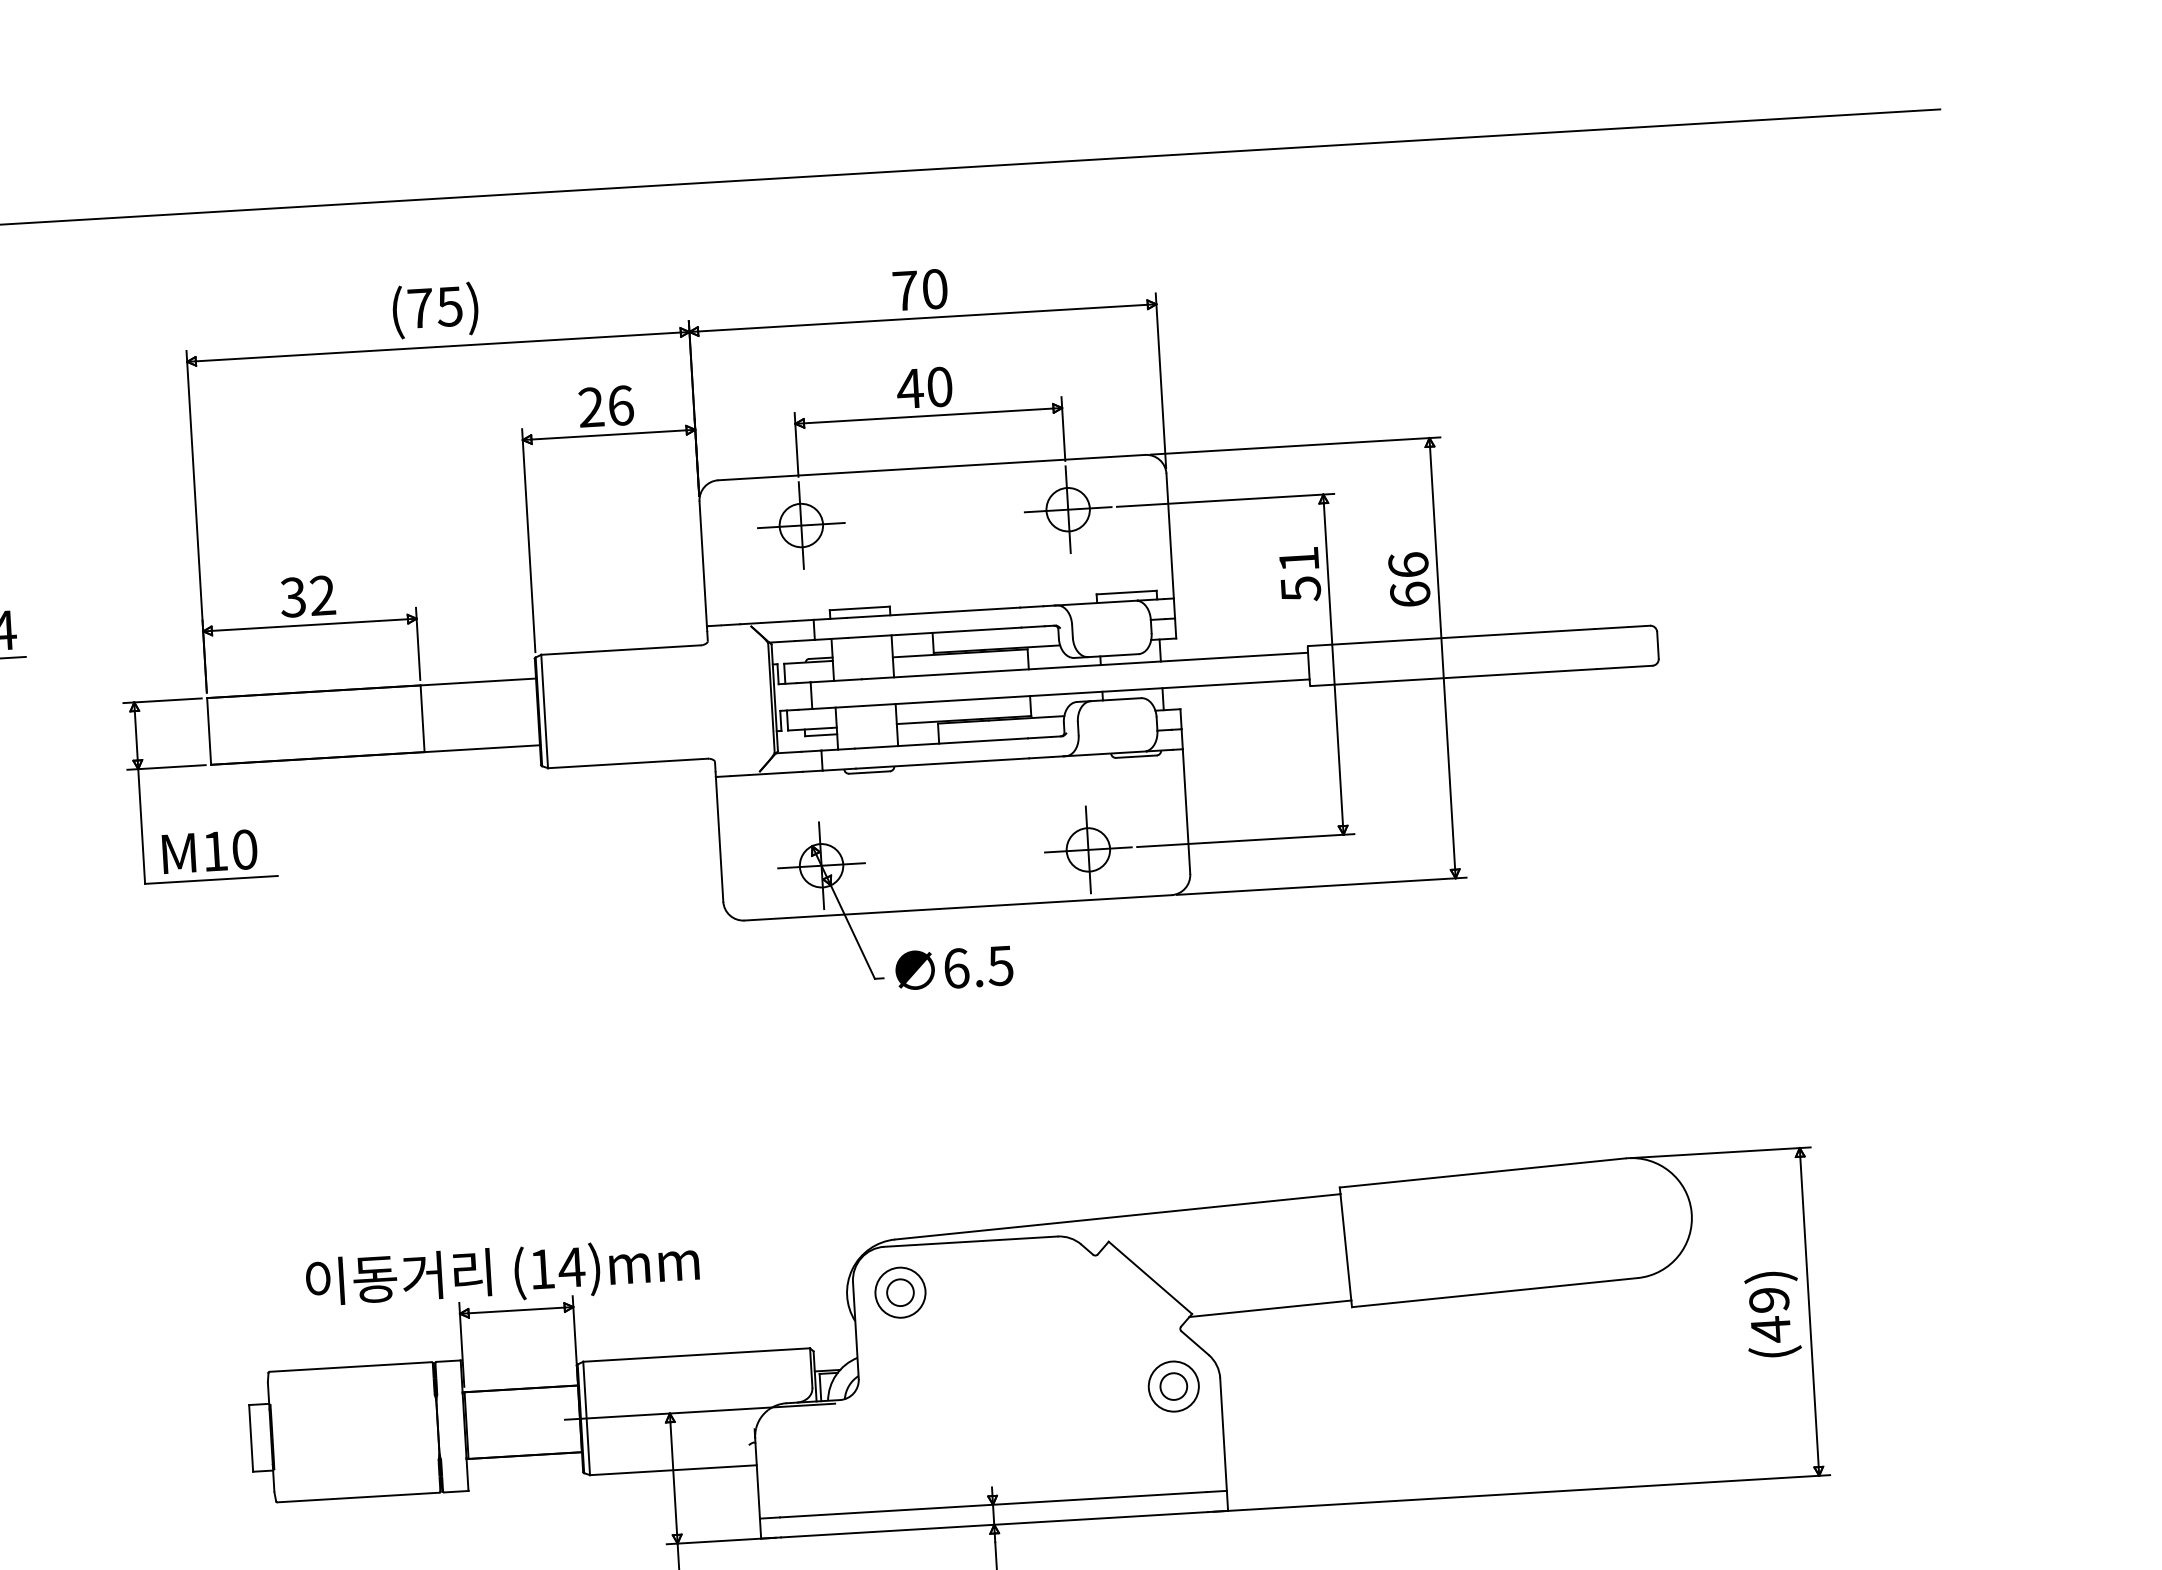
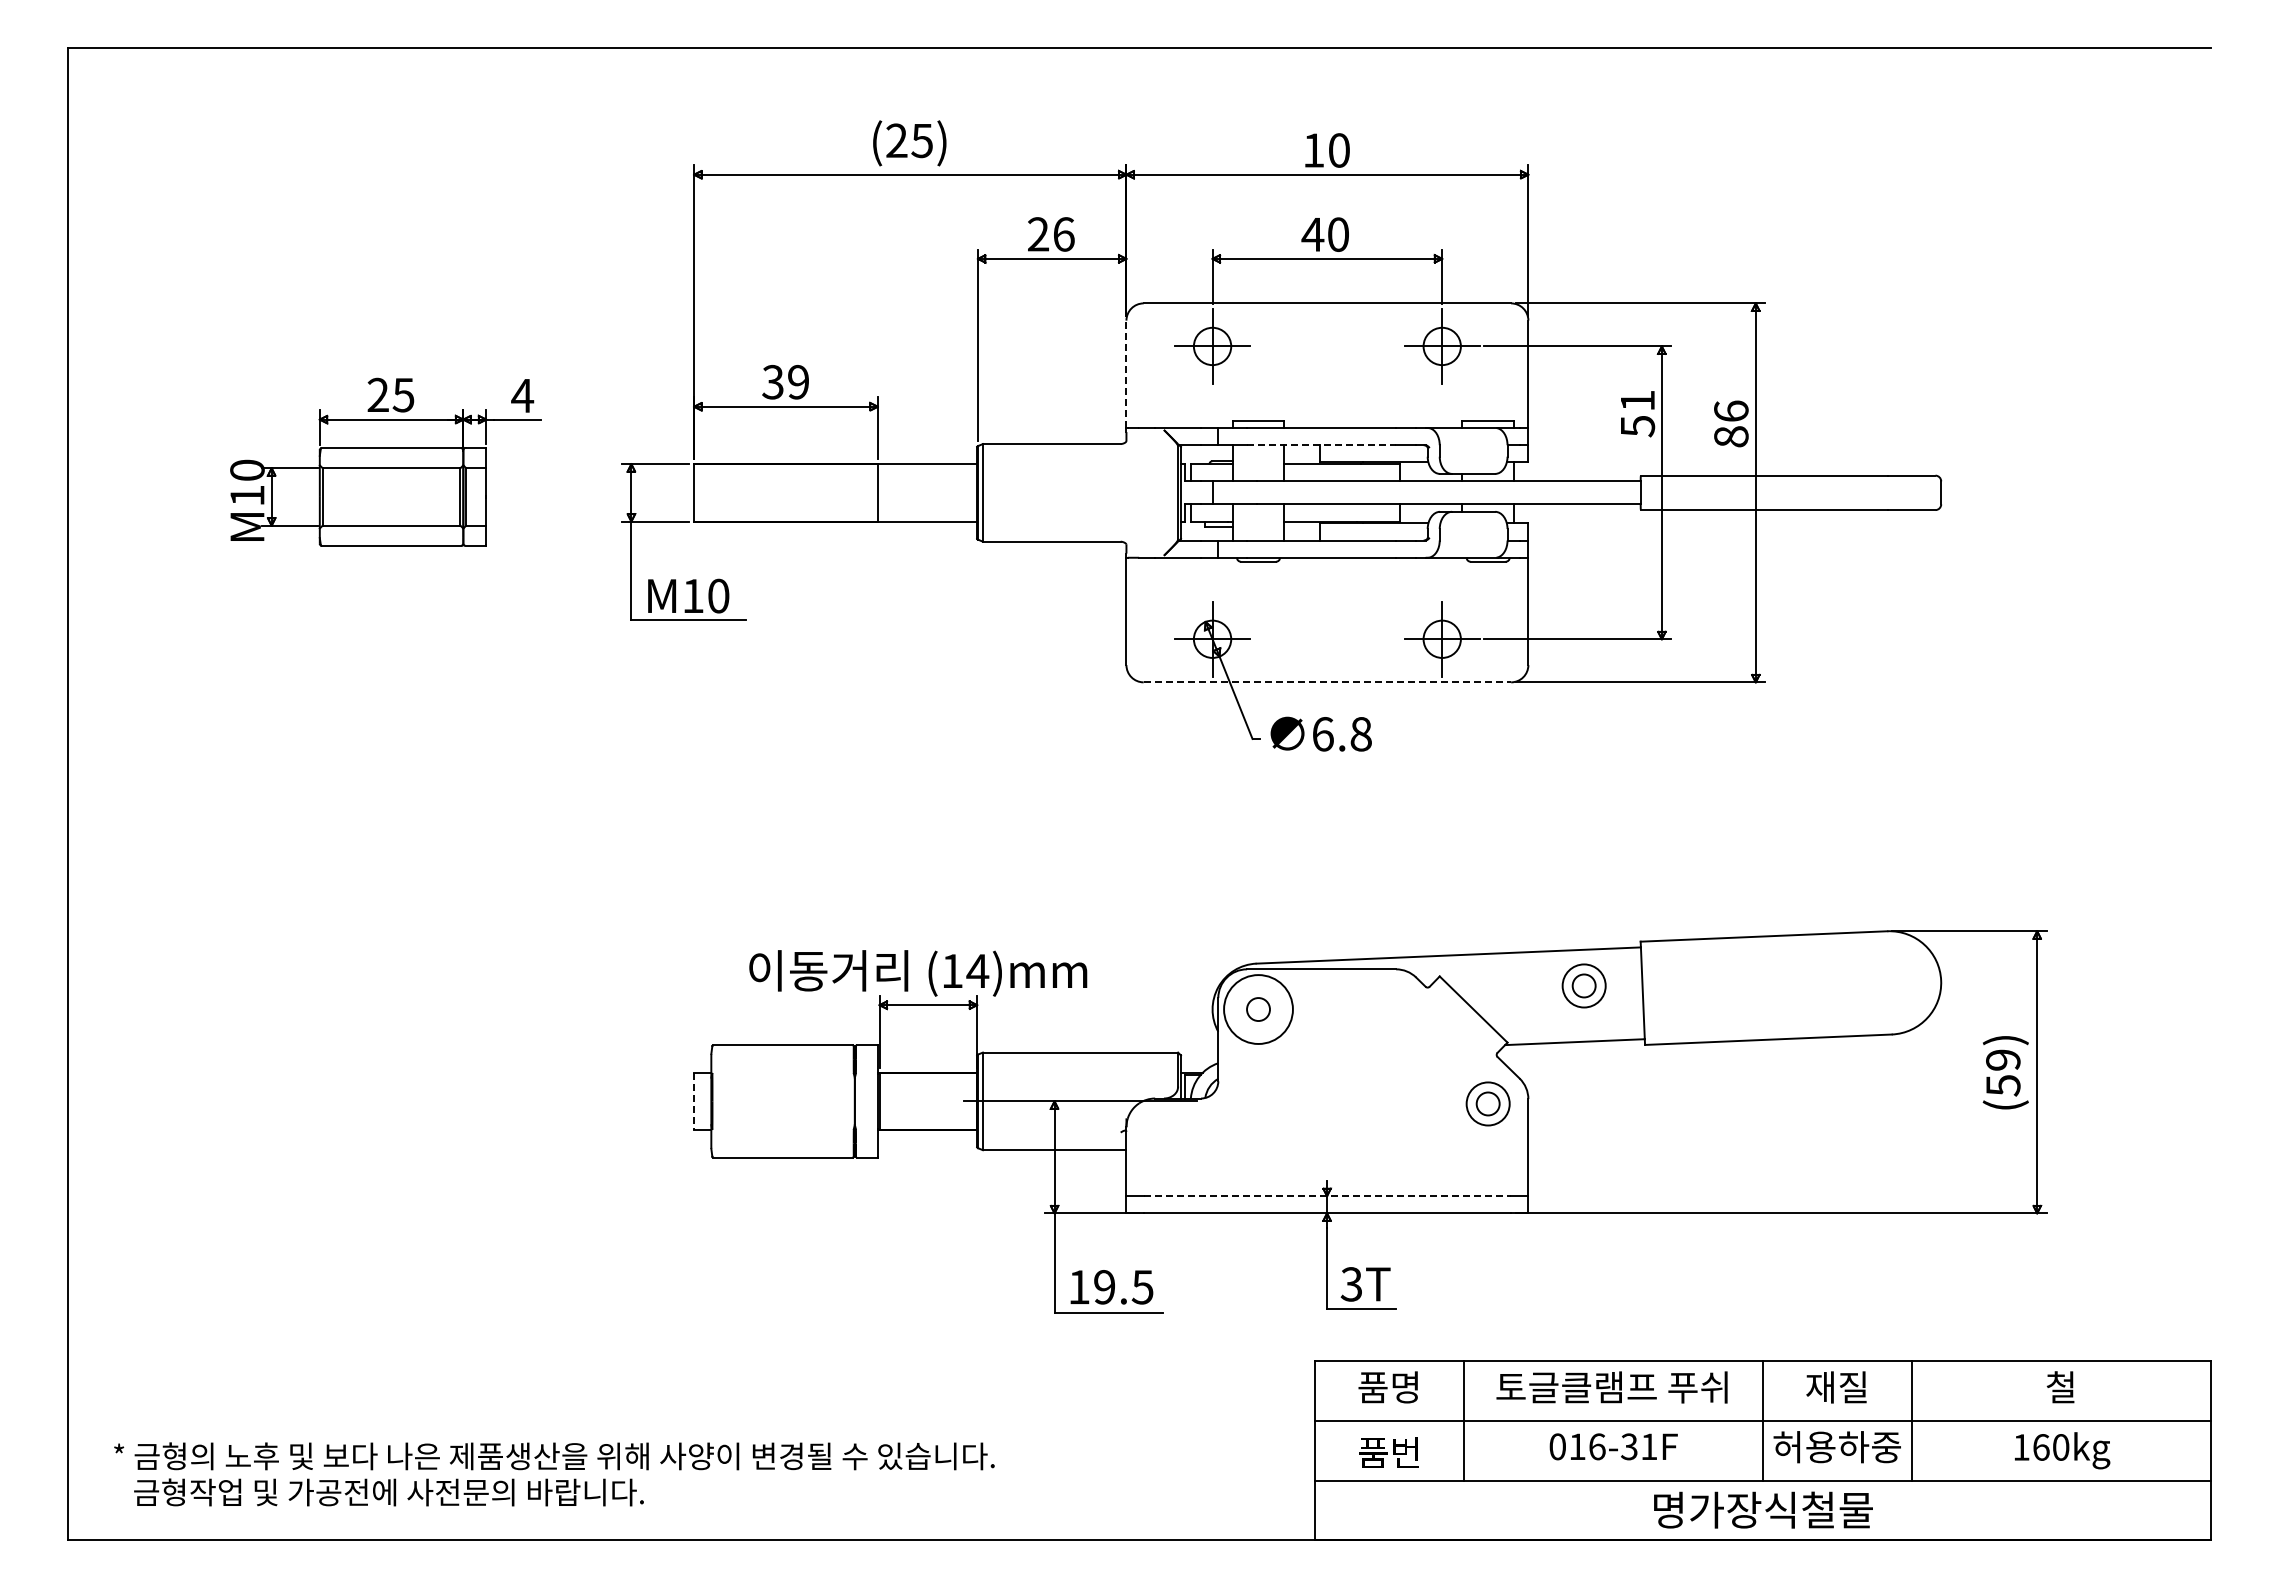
text: (905, 290) -> (1313, 150), 70 -> 10
text: (419, 308) -> (896, 140), (75) -> (25)
line: (703, 564) -> (1126, 374), solid -> dashed
text: (1410, 594) -> (1731, 436), 66 -> 86
text: (322, 596) -> (798, 382), 32 -> 39
line: (934, 633) -> (1321, 445), solid -> dashed
line: (958, 908) -> (1327, 682), solid -> dashed
text: (999, 966) -> (1360, 734), 6.5 -> 6.8
part: (1276, 1242) -> (1583, 985), added
circle: (900, 1292) -> (1258, 1009), size x1.6
text: (1771, 1329) -> (2003, 1085), (49) -> (59)
line: (251, 1438) -> (694, 1101), solid -> dashed
line: (993, 1505) -> (1327, 1196), solid -> dashed

